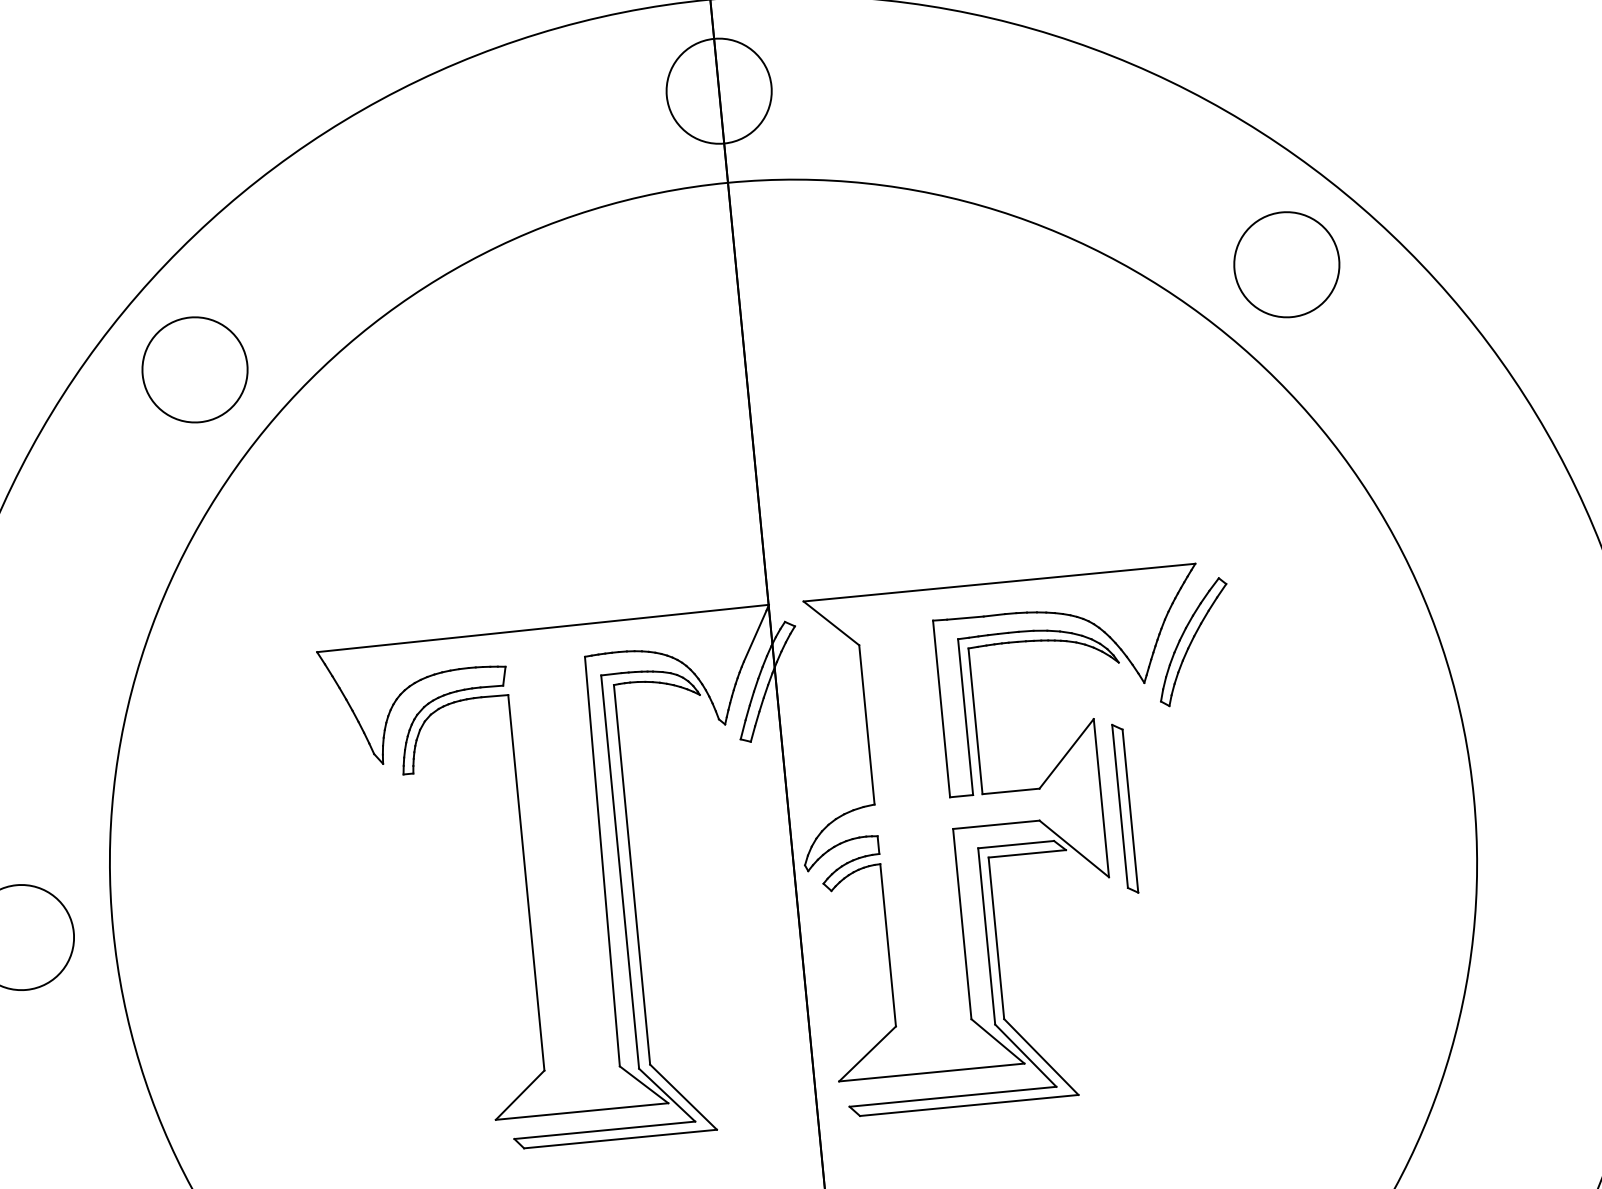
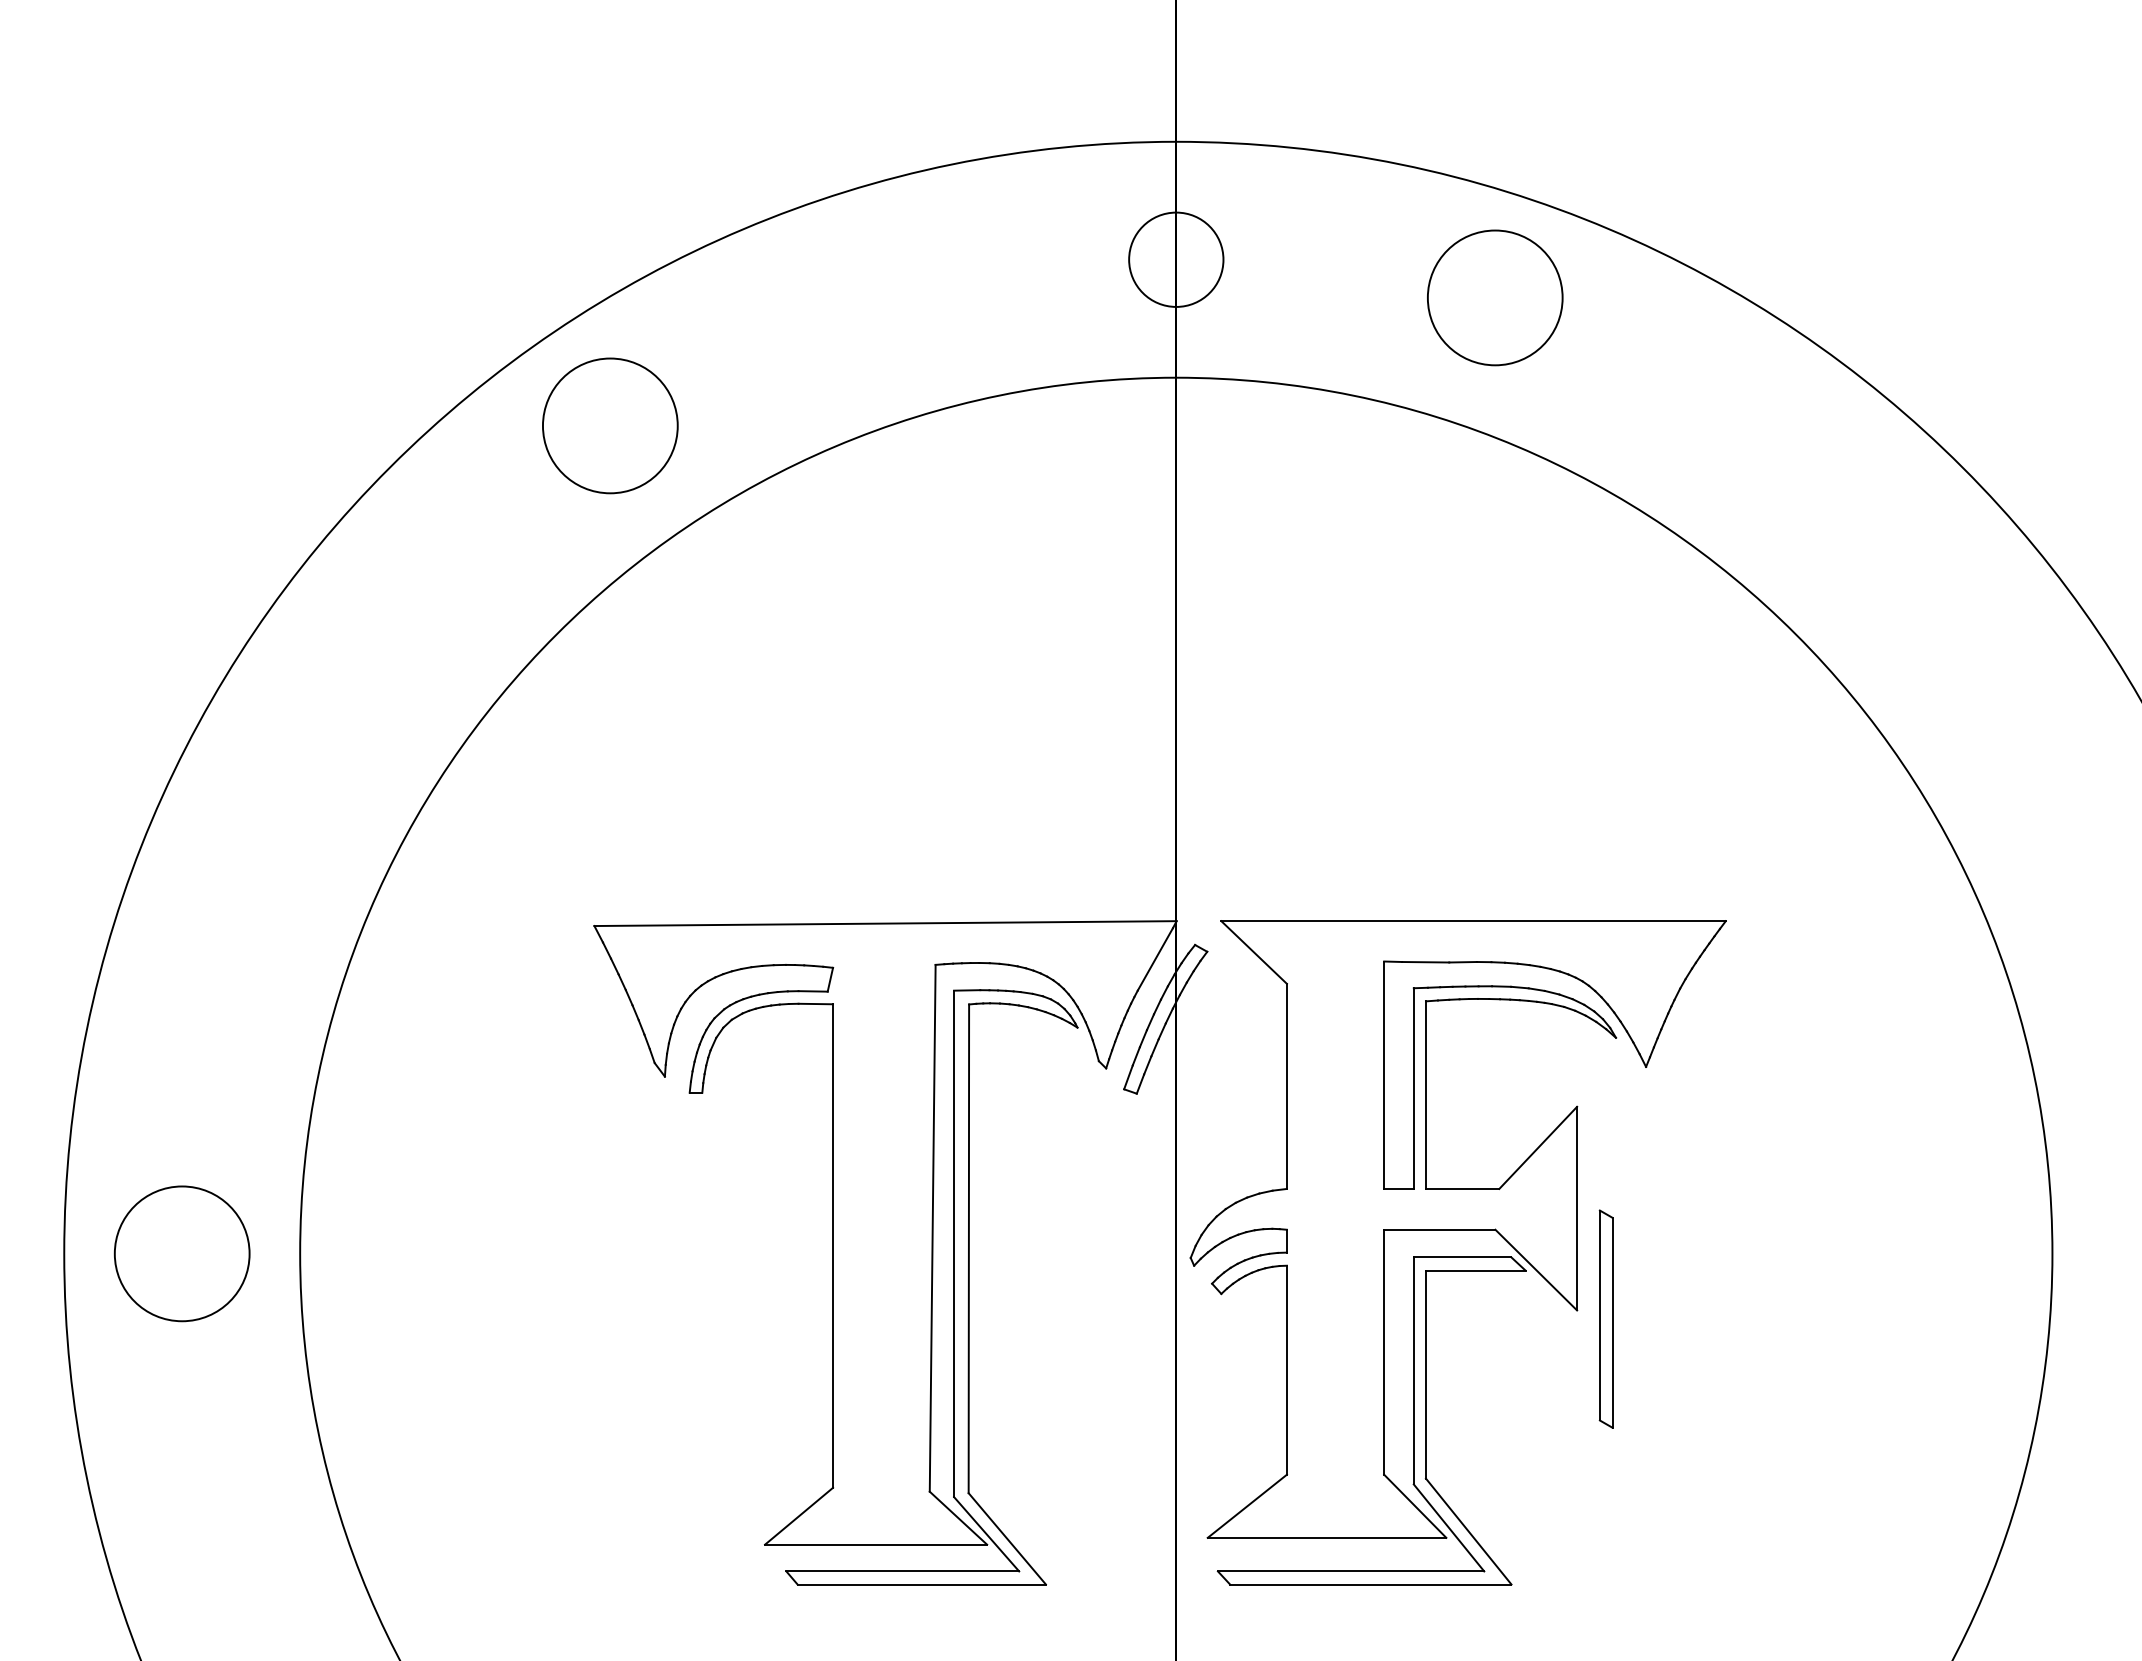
circle: (718, 91) -> (1175, 259), size x0.7
circle: (1287, 264) -> (1495, 297), moved
circle: (195, 369) -> (610, 425), moved
part: (1193, 641) -> (1713, 1020), removed
part: (1124, 808) -> (1605, 1318), moved

